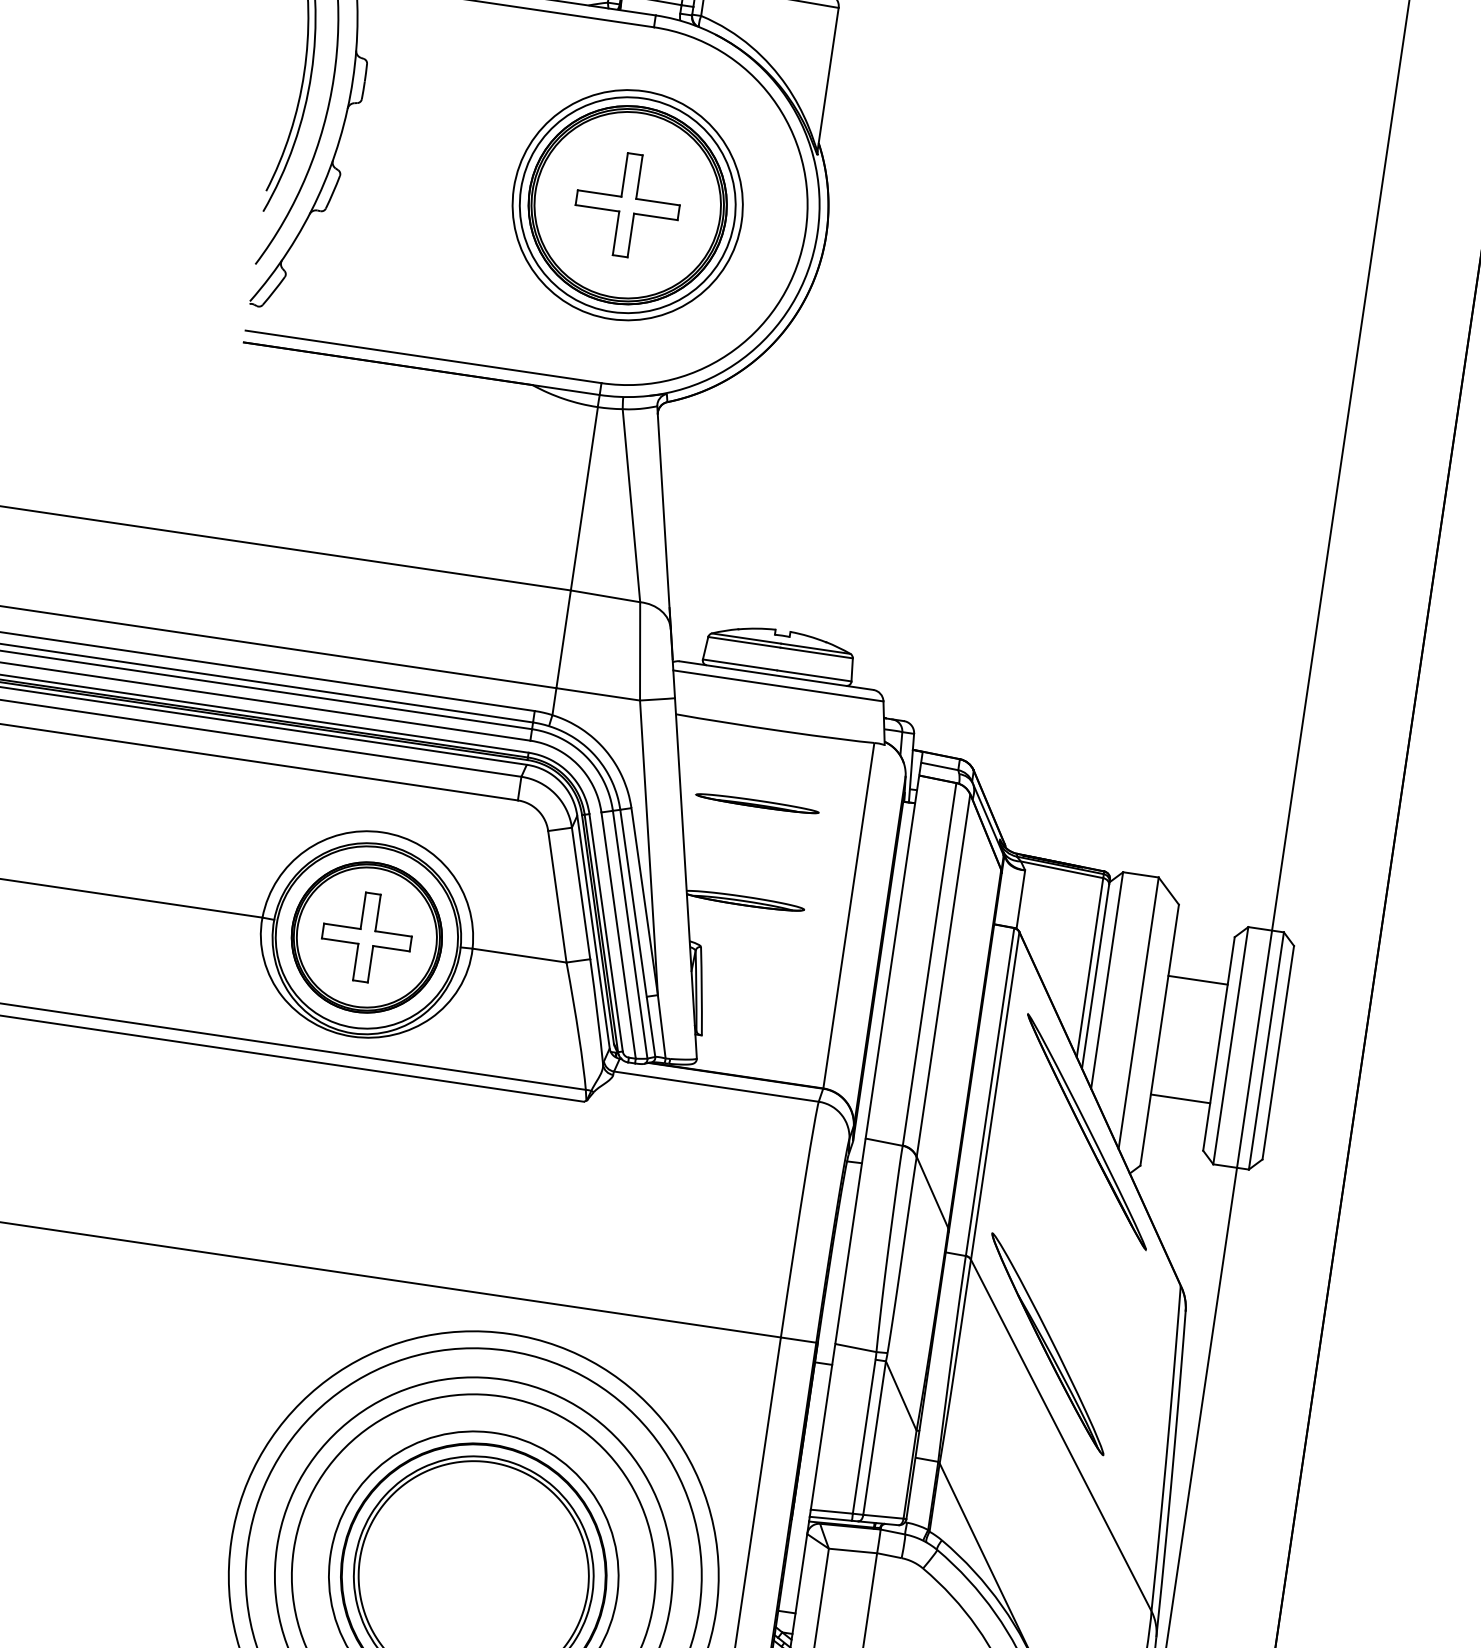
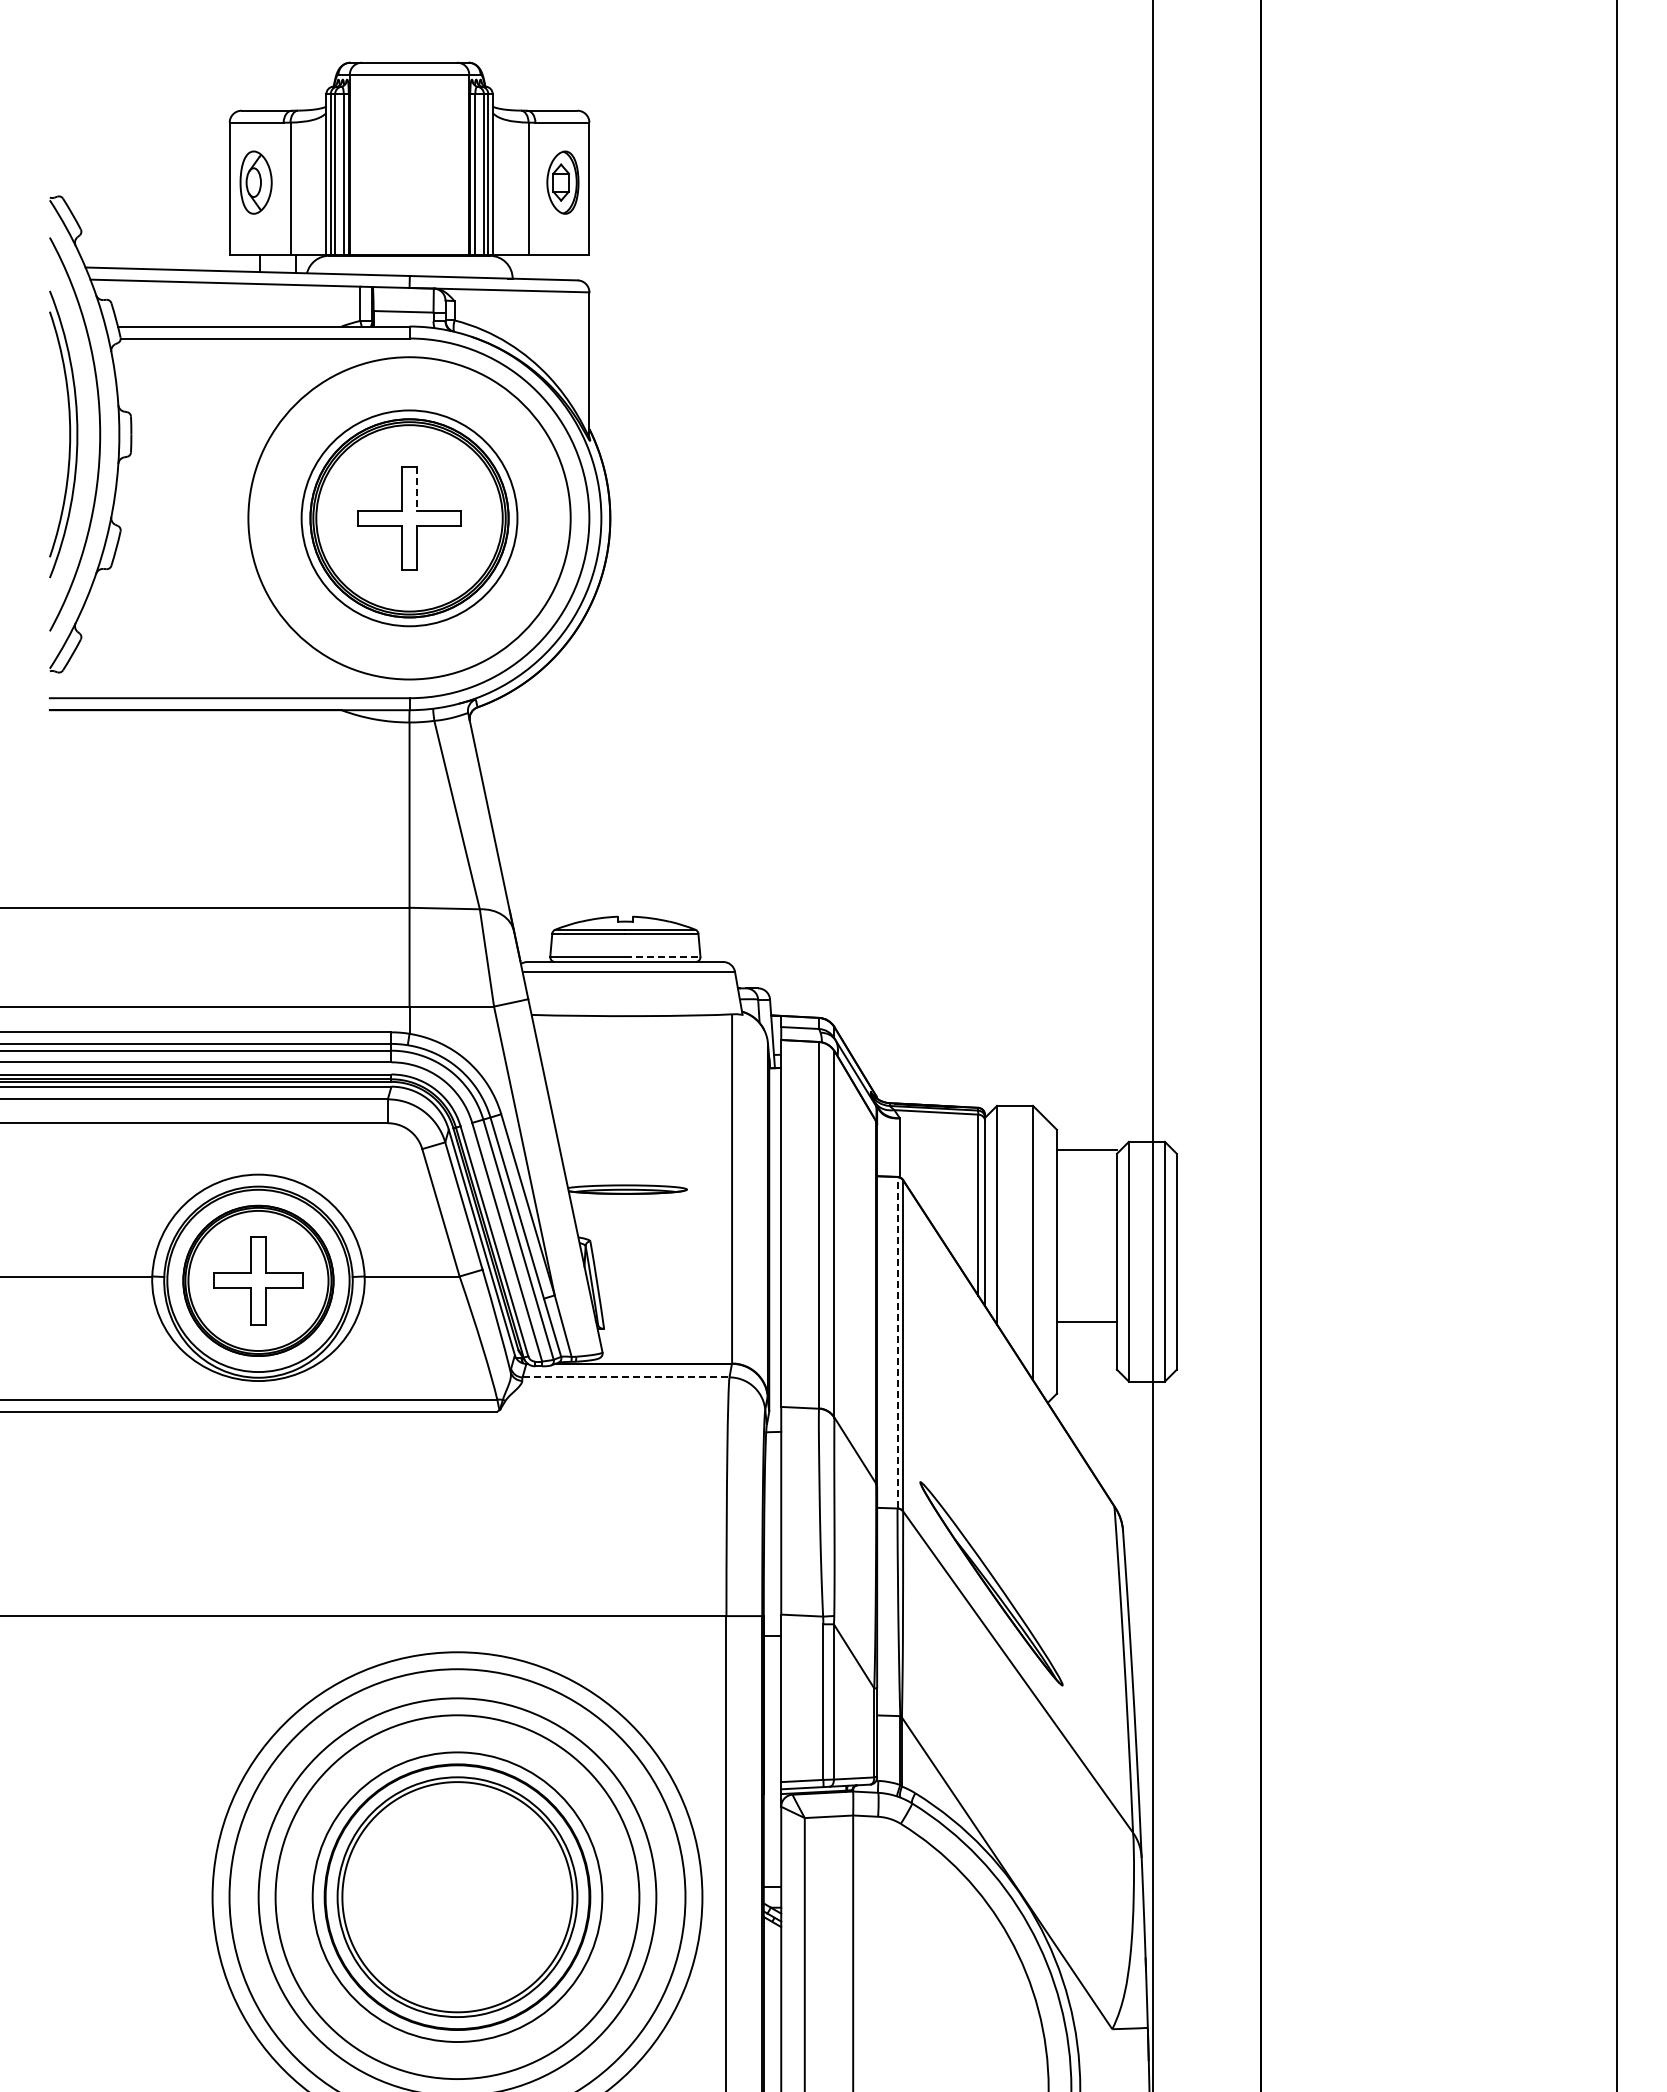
line: (639, 177) -> (417, 489), solid -> dashed
circle: (627, 205) -> (409, 518), size x1.4
line: (813, 675) -> (662, 956), solid -> dashed
part: (757, 803) -> (625, 1091), removed
line: (1197, 979) -> (1086, 1149), moved
line: (716, 1086) -> (626, 1377), solid -> dashed
line: (990, 1091) -> (897, 1342), solid -> dashed
part: (1086, 1132) -> (998, 1368), removed

